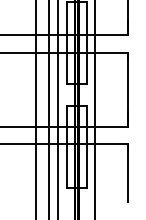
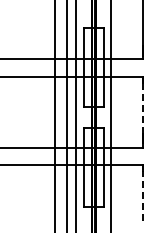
line: (127, 84) -> (142, 107), solid -> dashed
line: (127, 175) -> (142, 195), solid -> dashed

